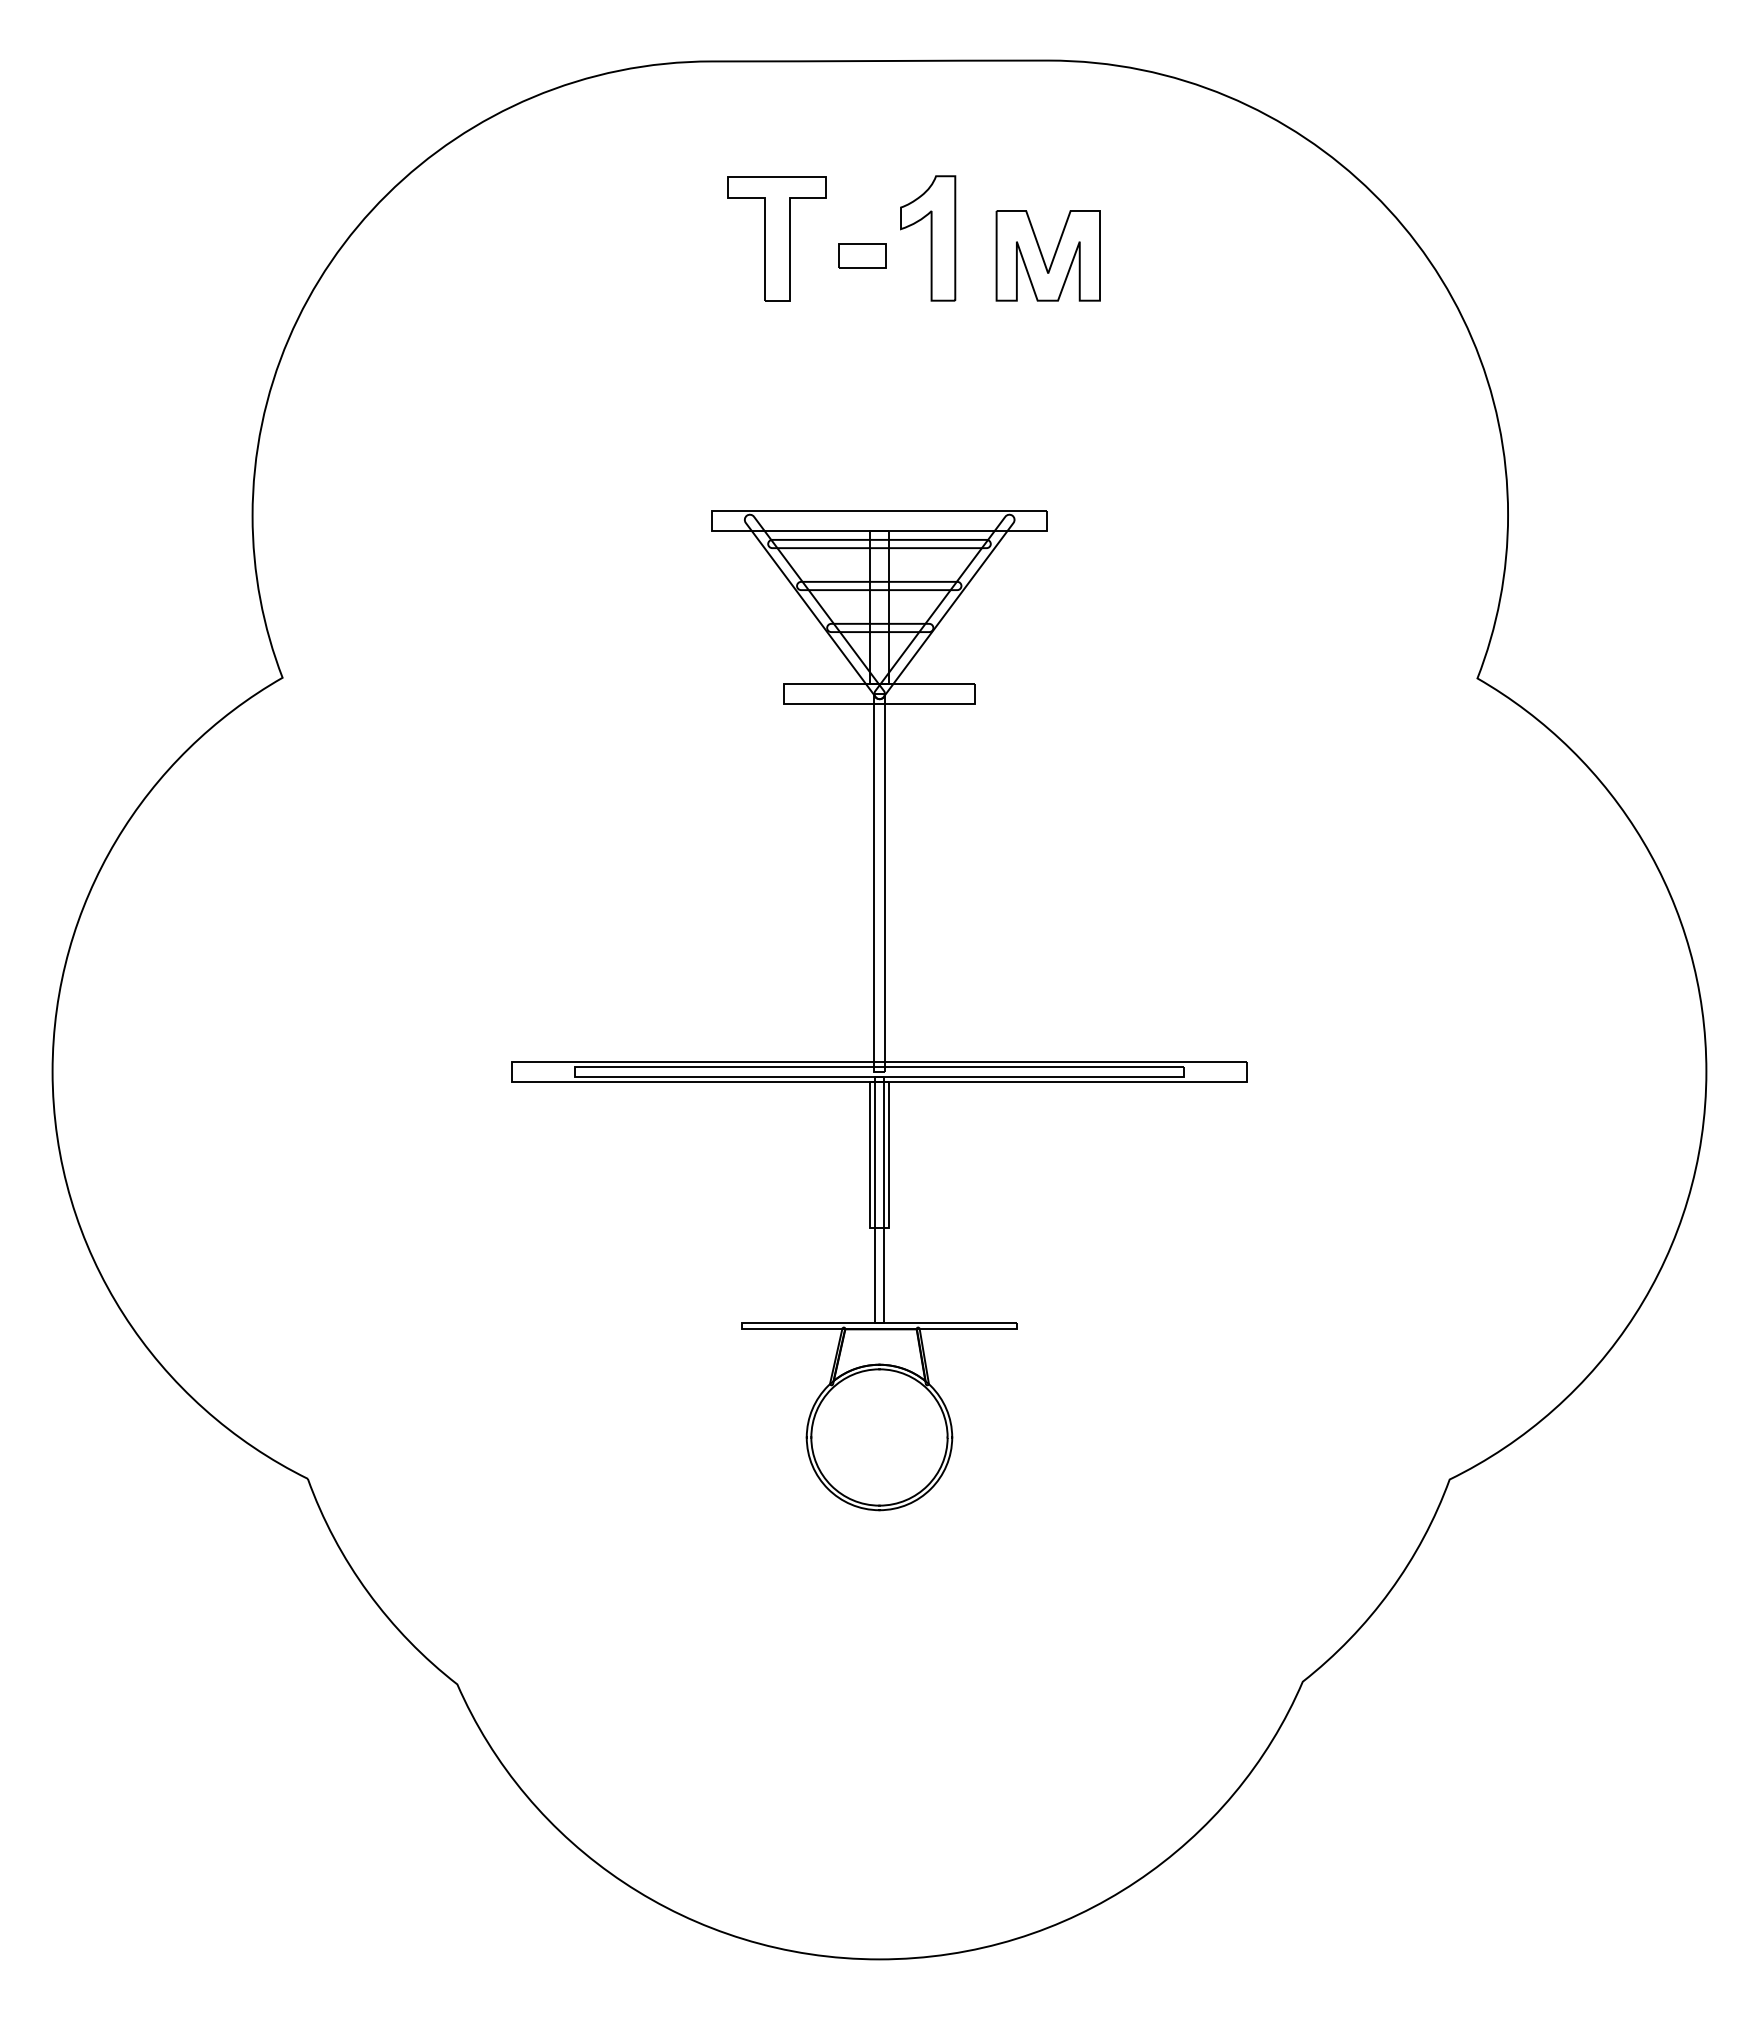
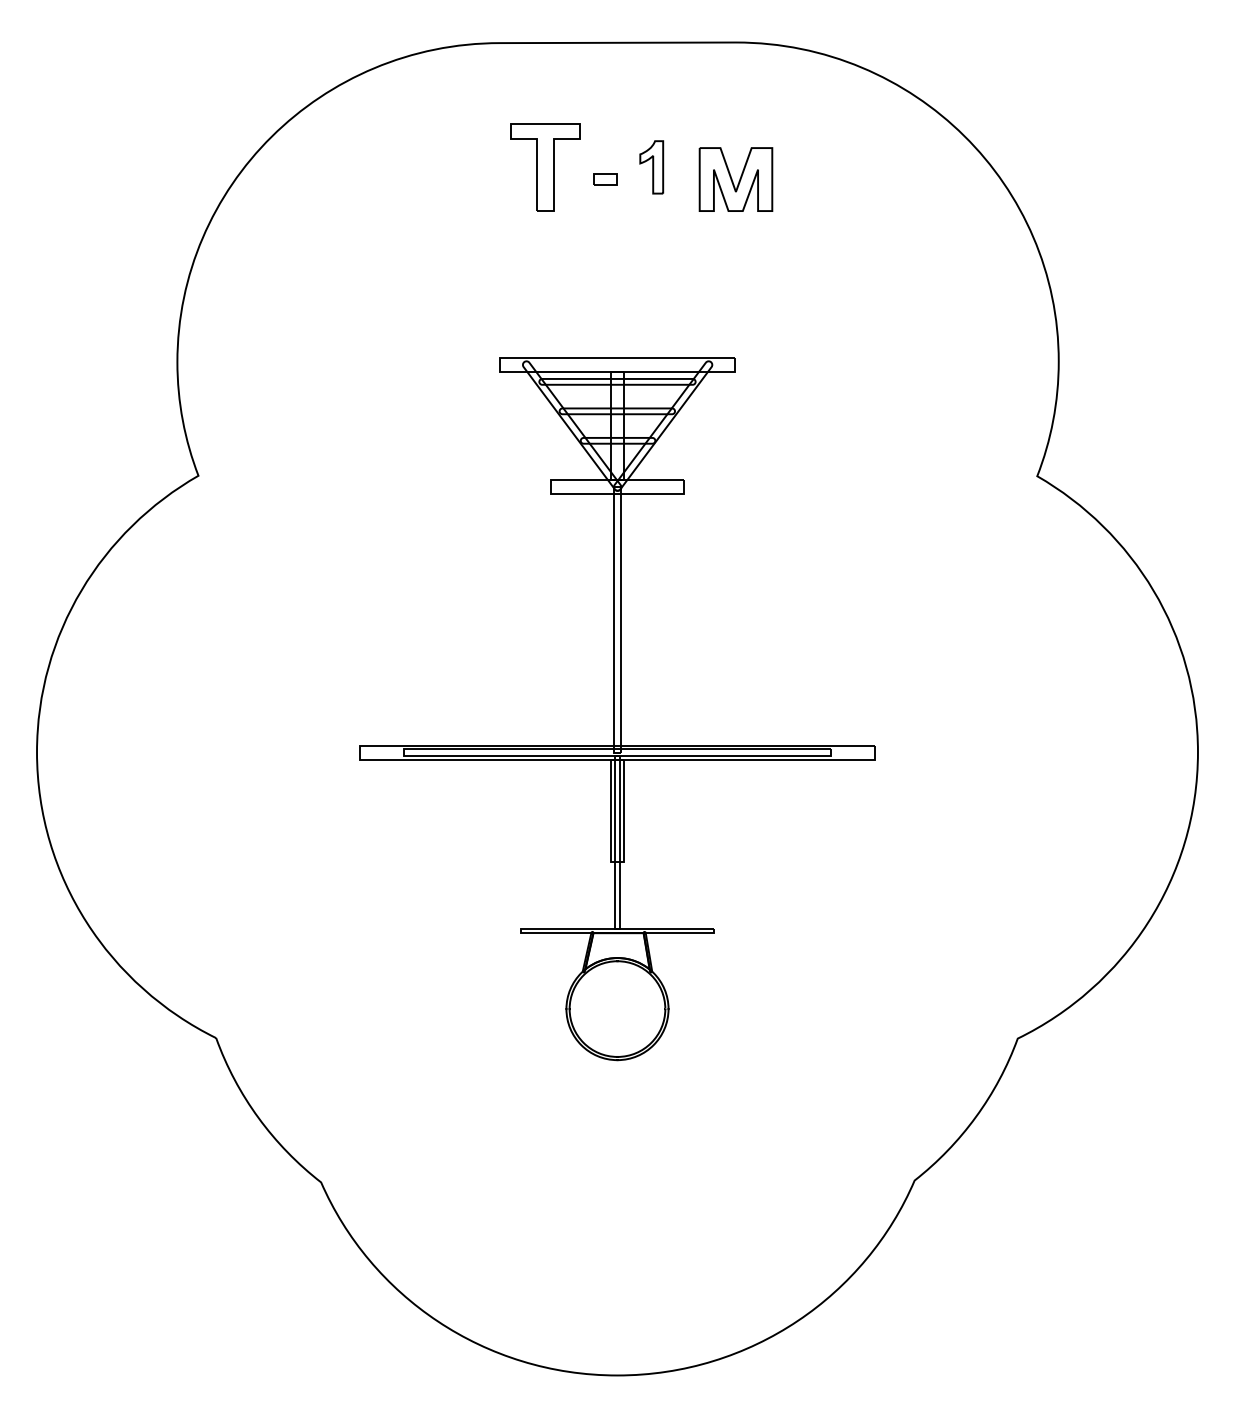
part: (928, 238) -> (651, 167), size x0.6
part: (862, 255) -> (605, 179), size x0.7

